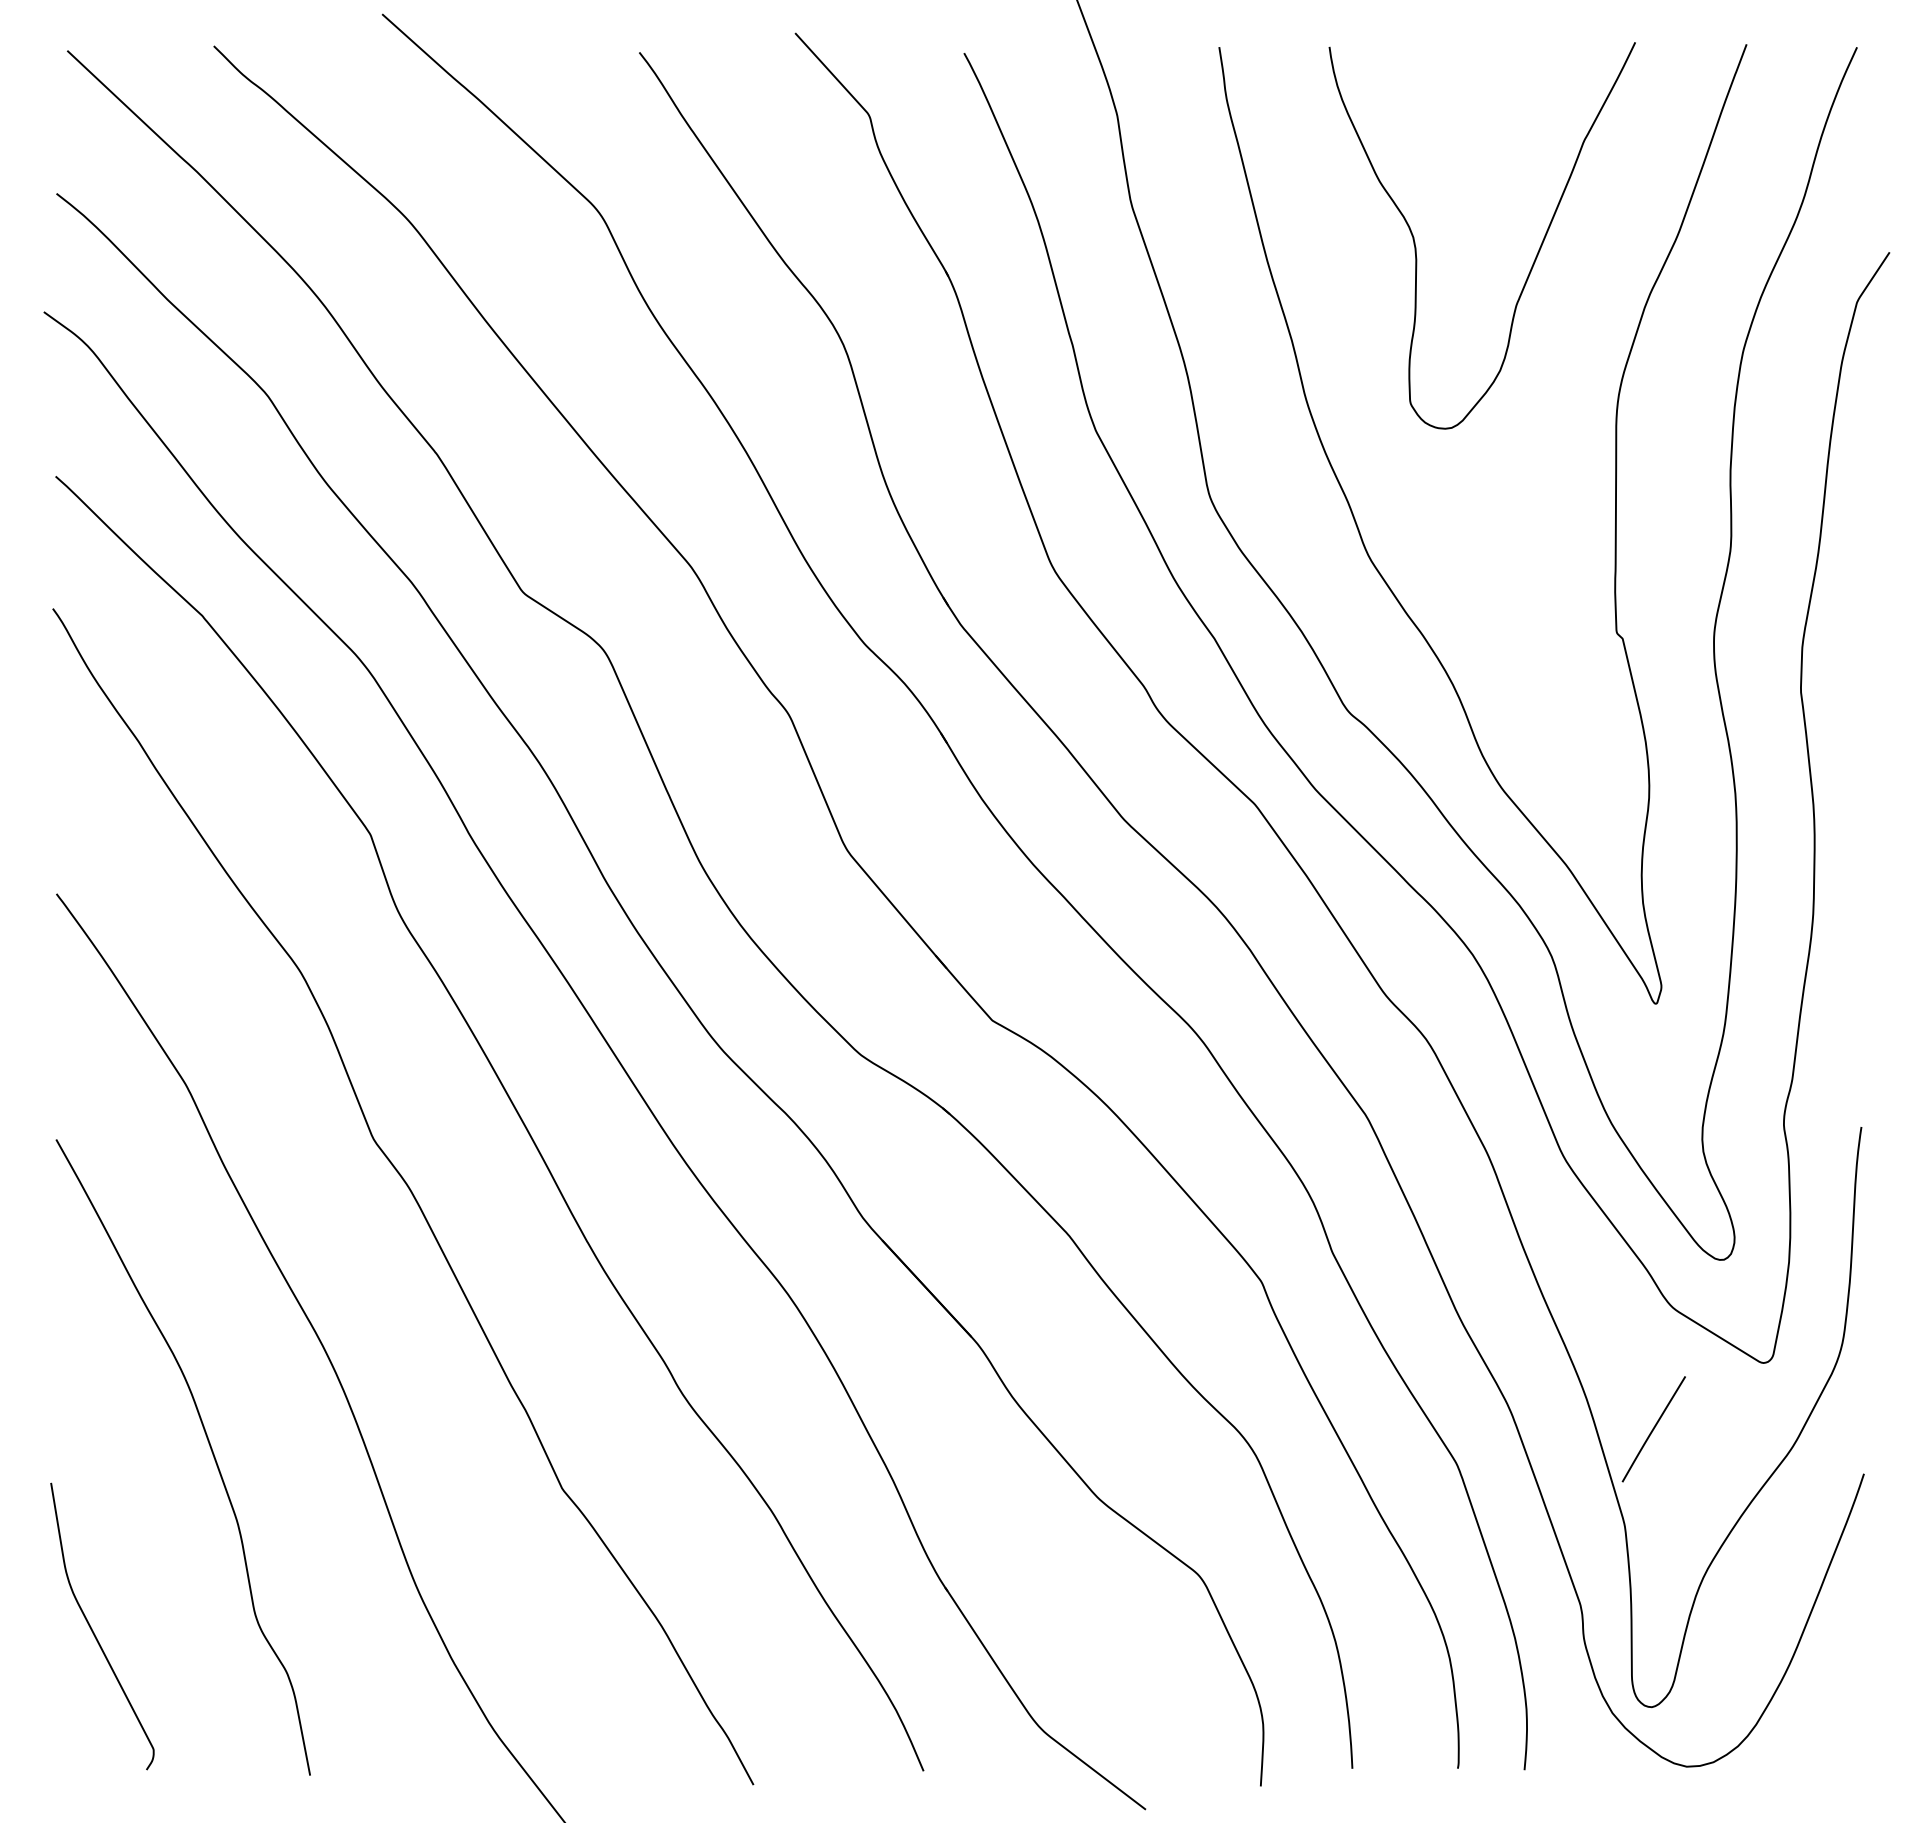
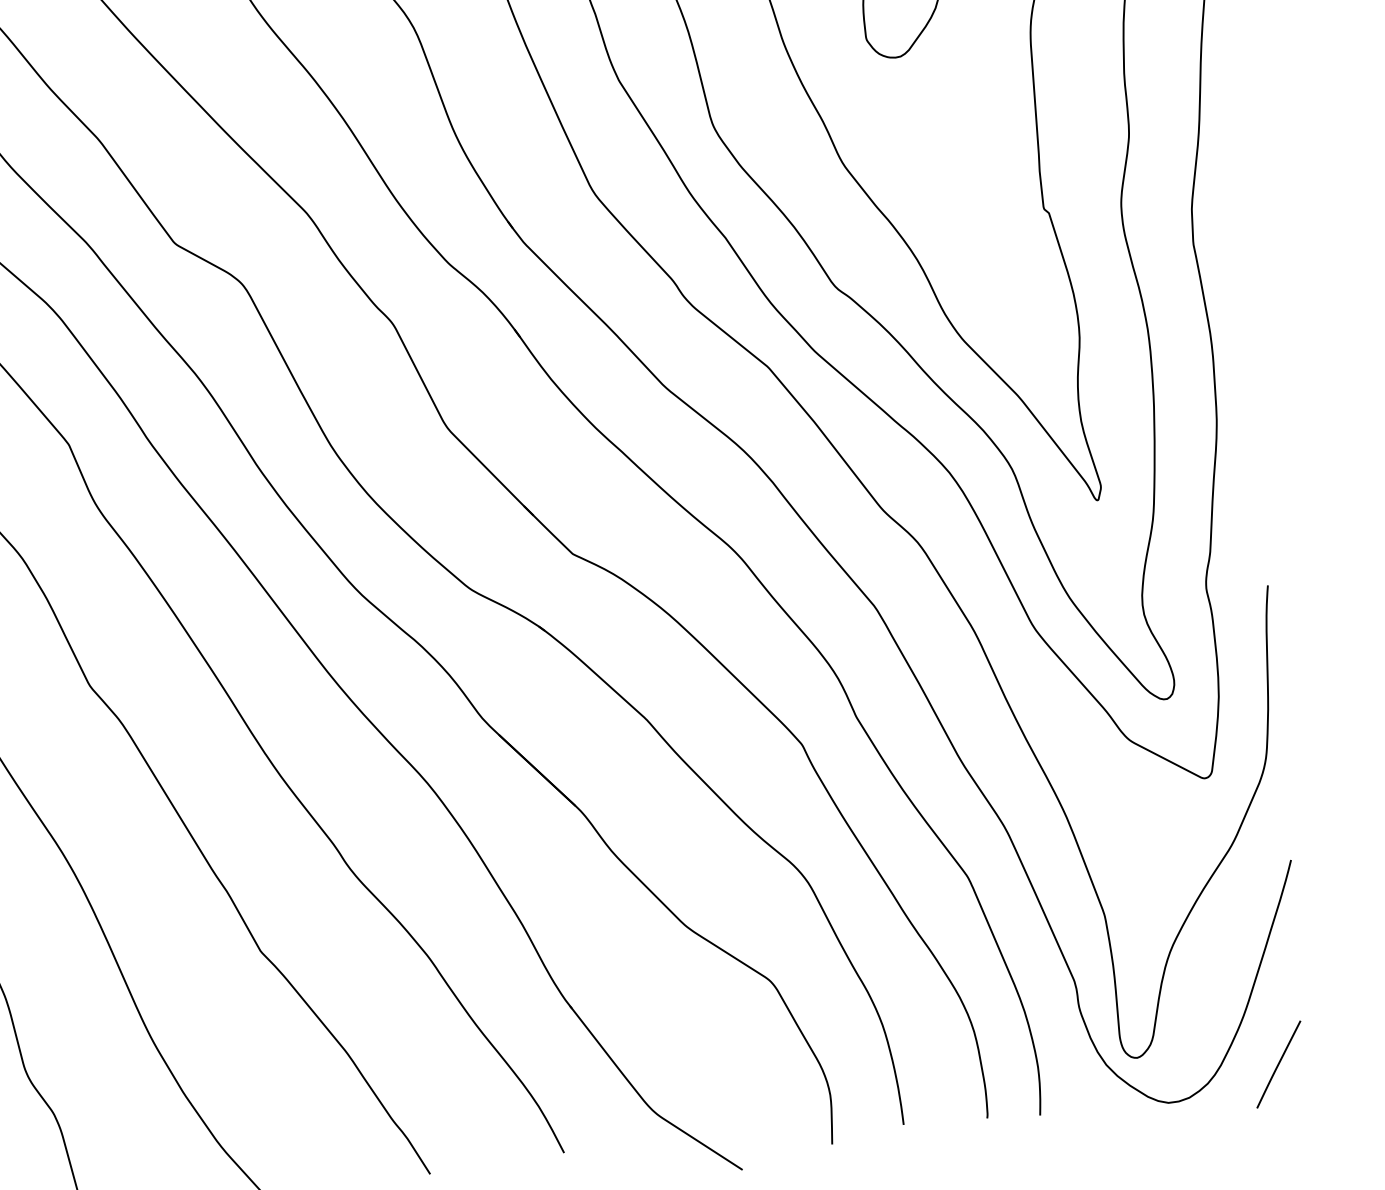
line: (1653, 1429) -> (1278, 1064), moved

